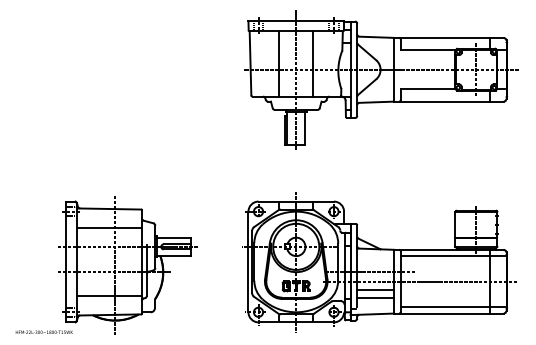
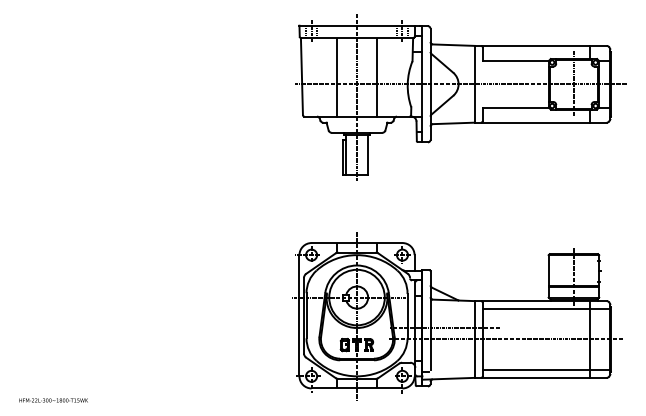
part: (128, 265) -> (154, 319), removed
line: (375, 289) -> (452, 348), removed
line: (375, 298) -> (452, 359), removed

